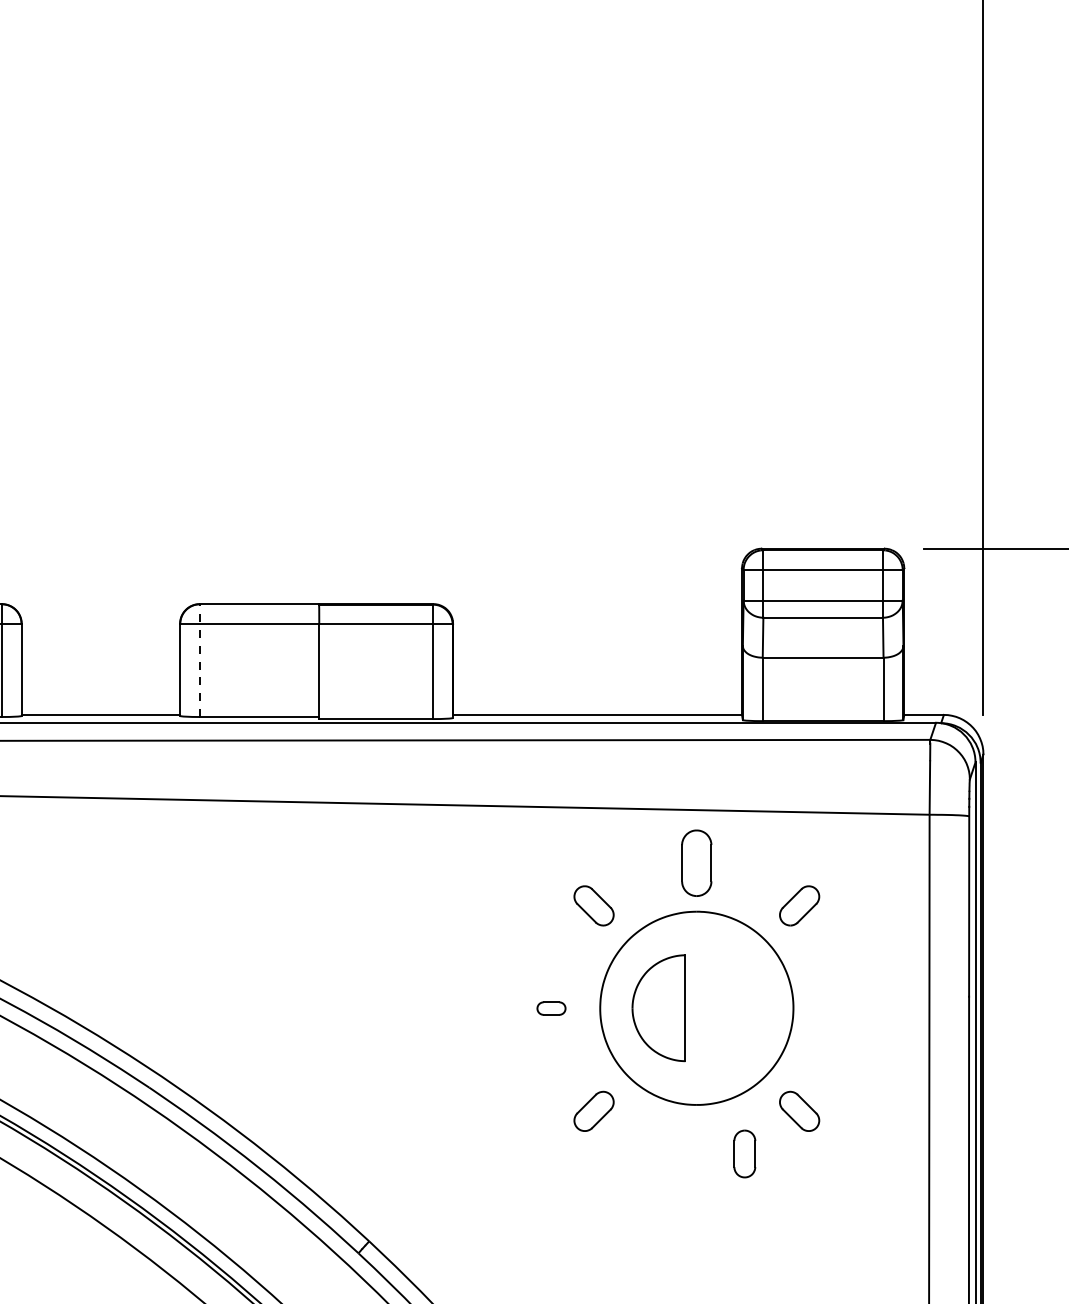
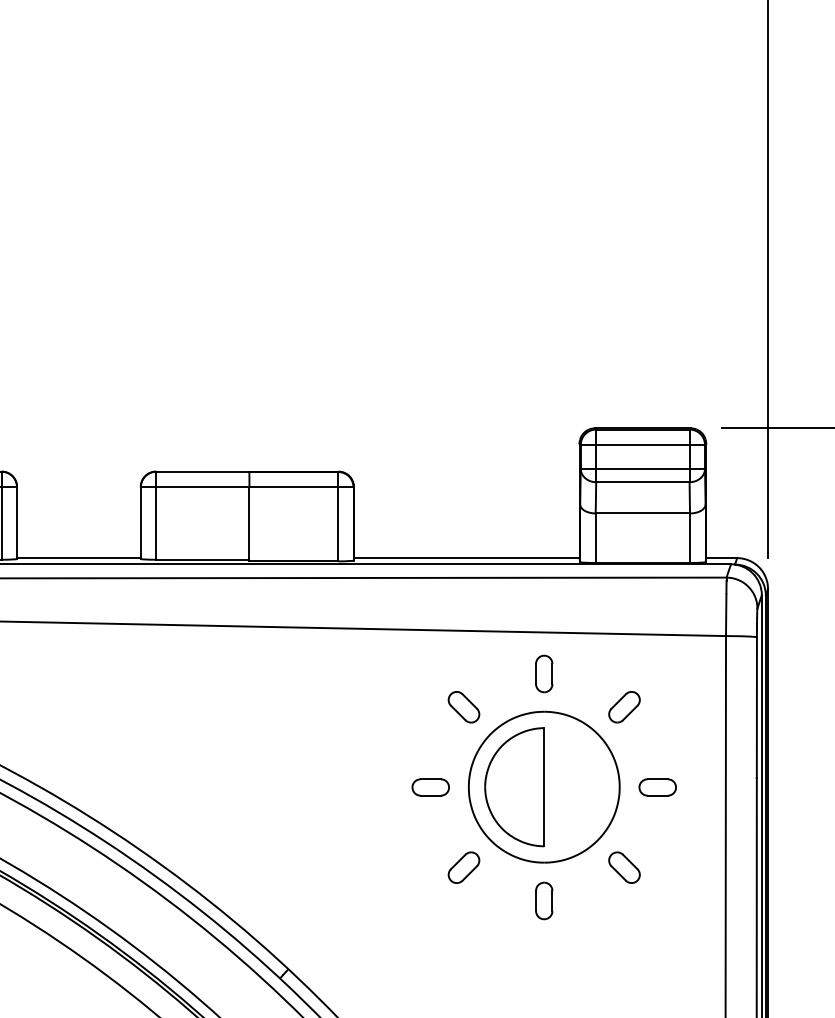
line: (200, 660) -> (156, 515), dashed -> solid
part: (696, 863) -> (543, 674), size x0.71
part: (658, 1007) -> (514, 786), size x1.43
part: (551, 1008) -> (430, 787), size x1.67
part: (841, 1008) -> (657, 787), added
part: (744, 1153) -> (543, 900), moved

